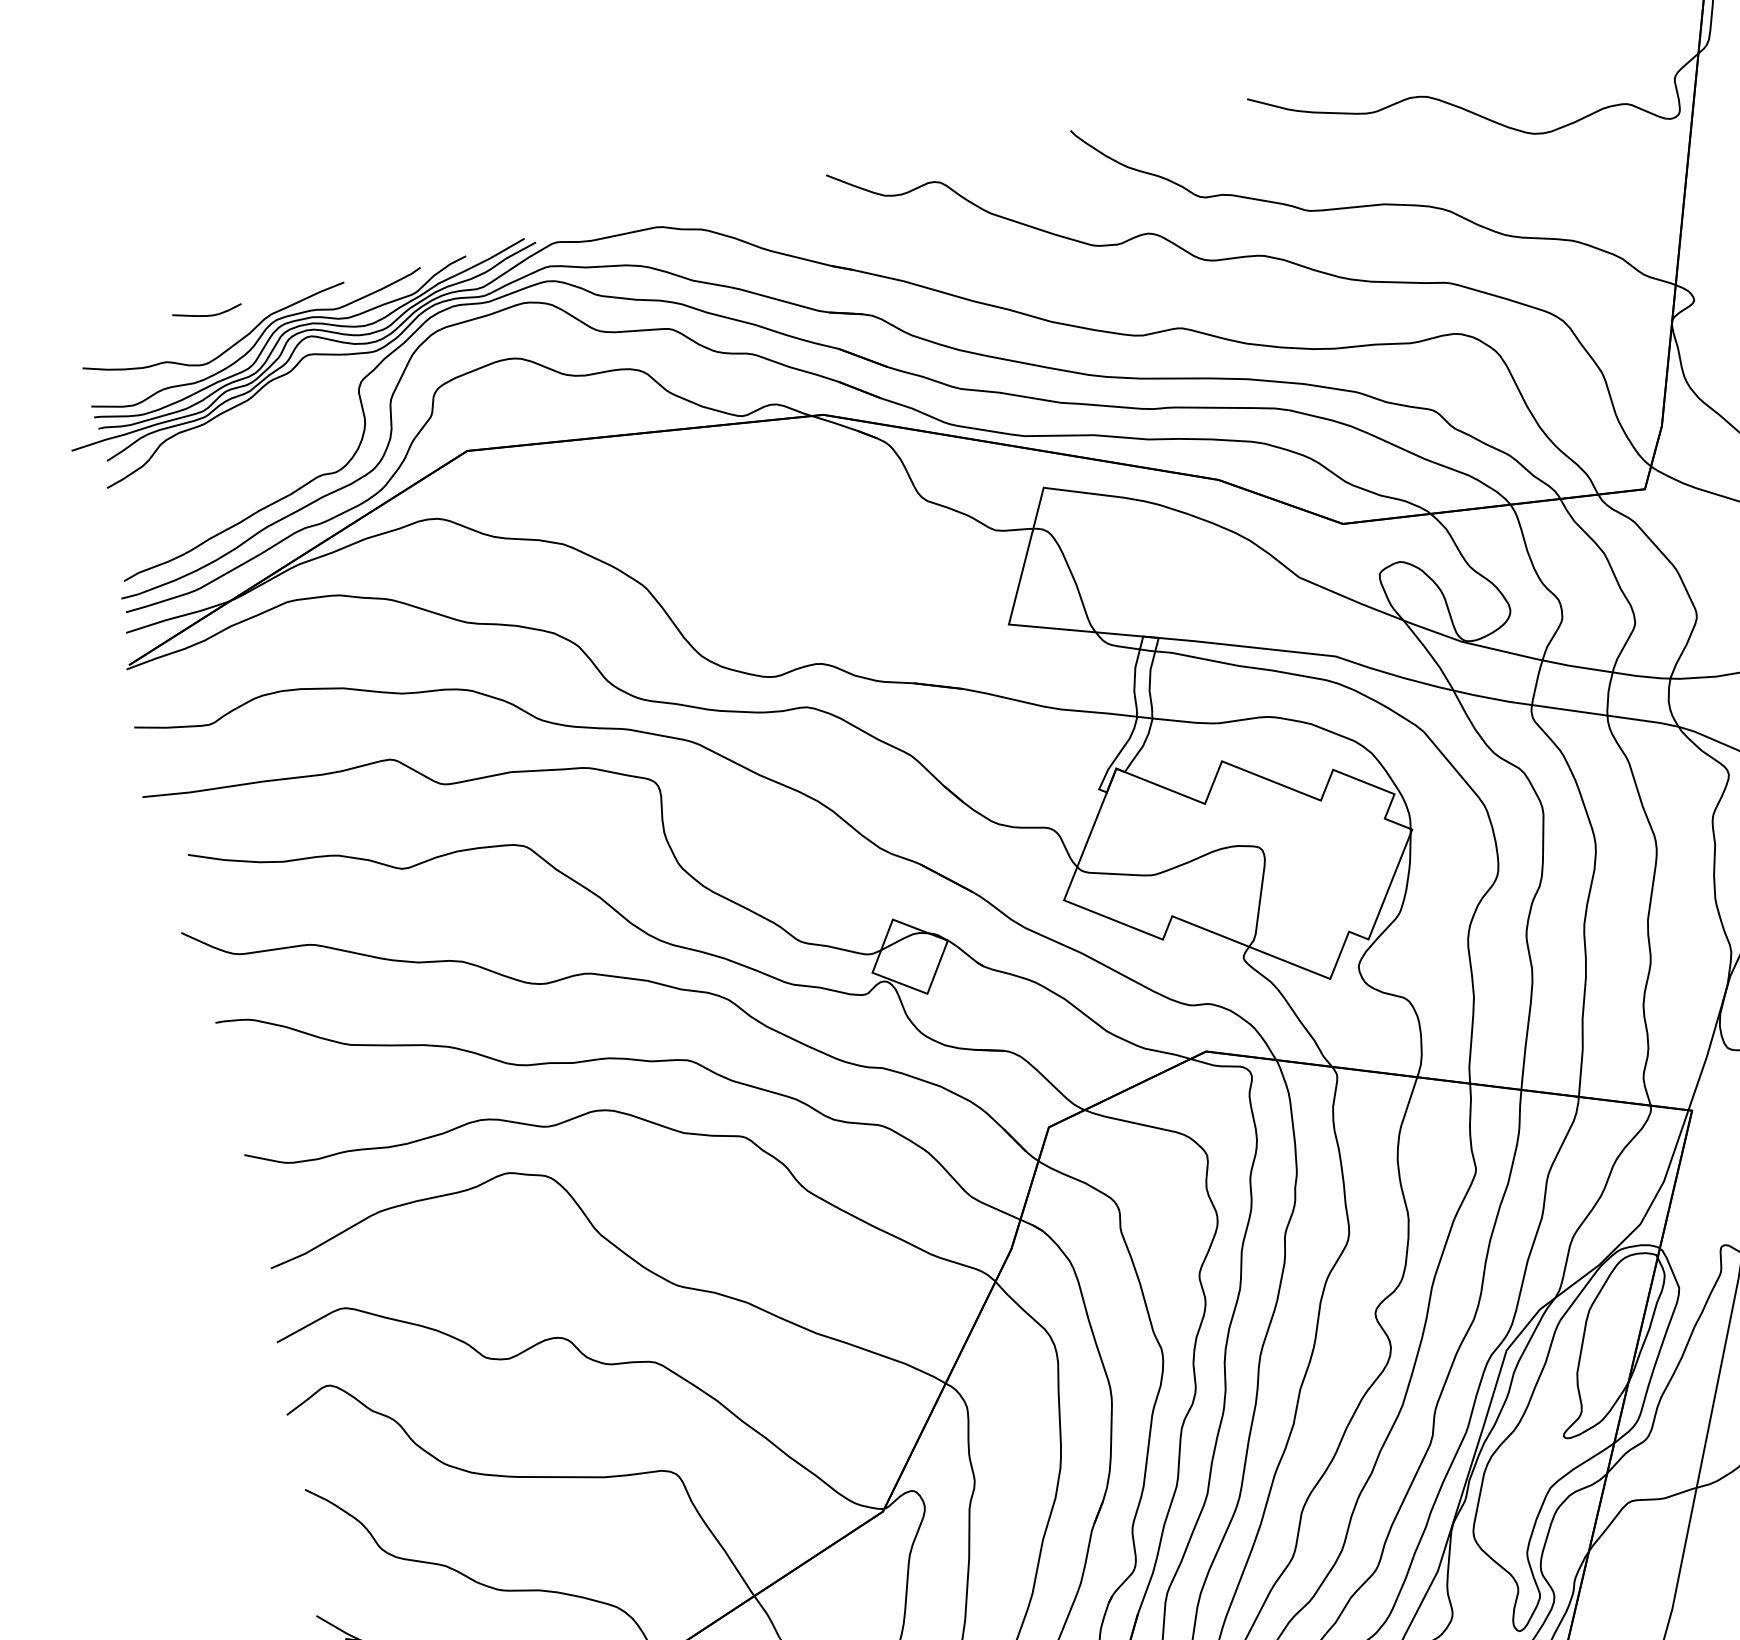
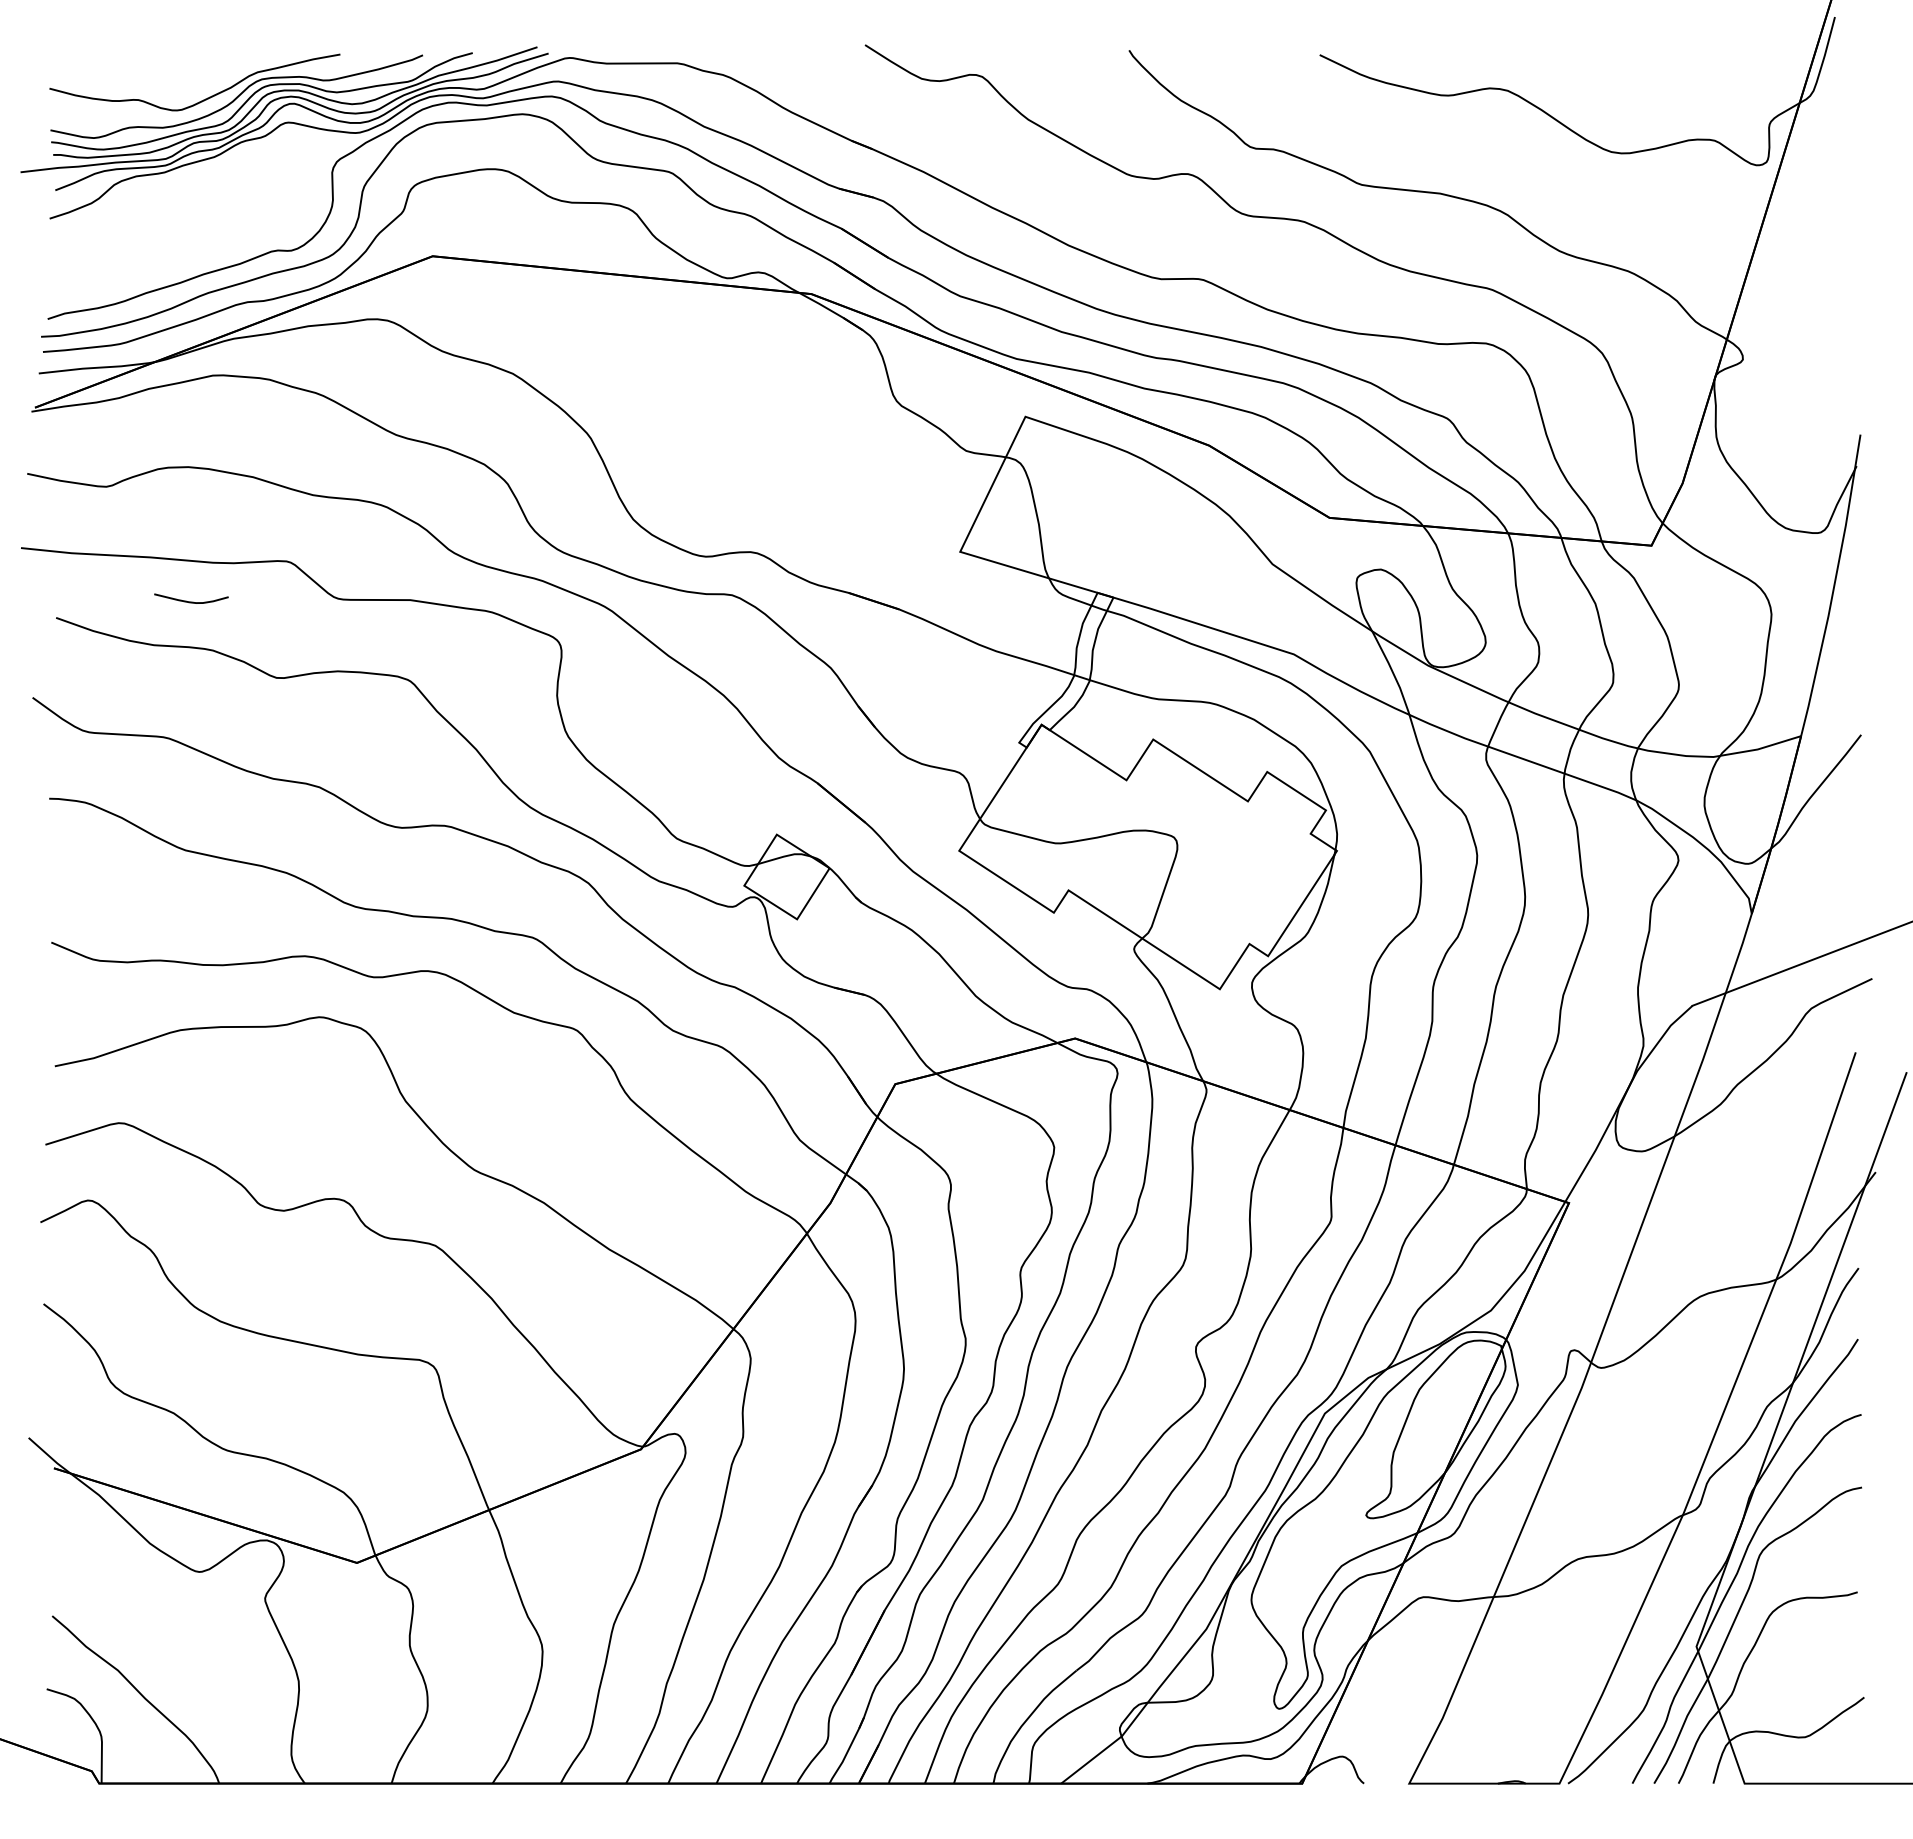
curve: (208, 314) -> (191, 601), moved

